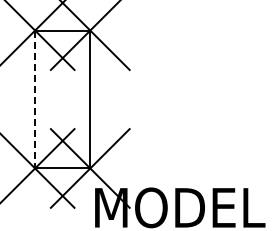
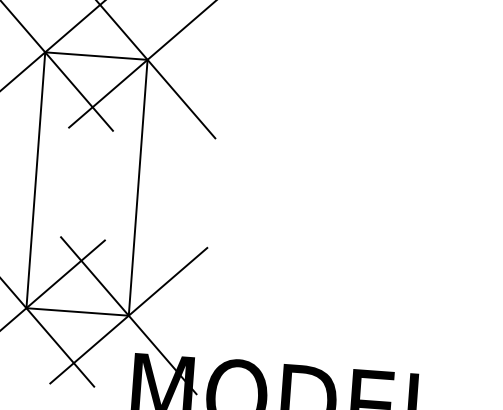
line: (35, 99) -> (36, 180), dashed -> solid

